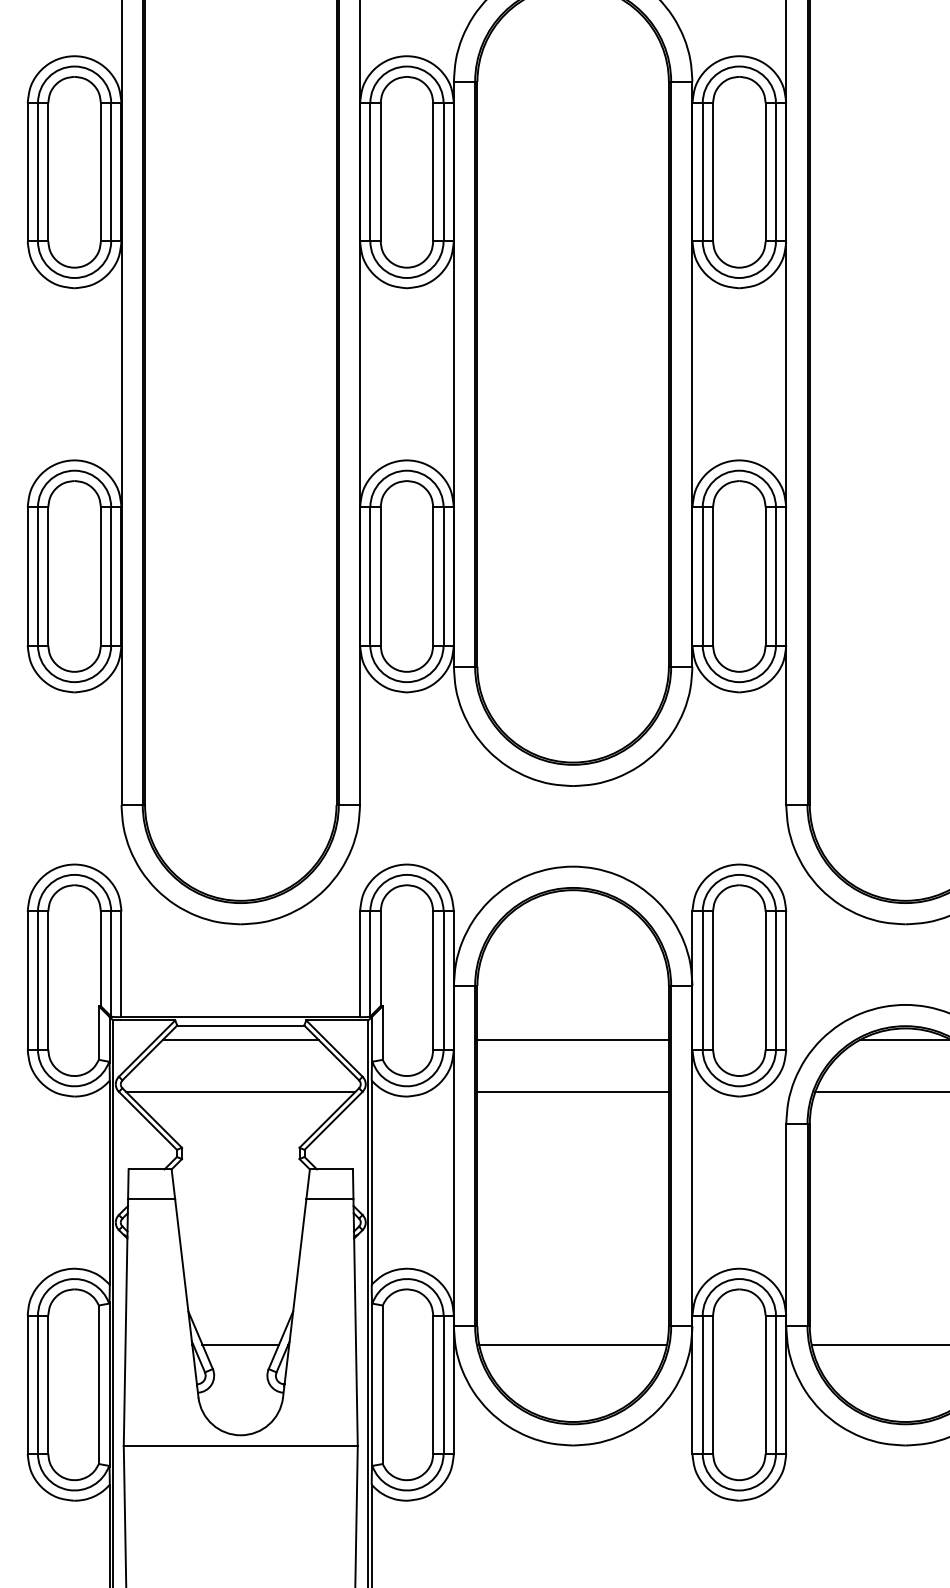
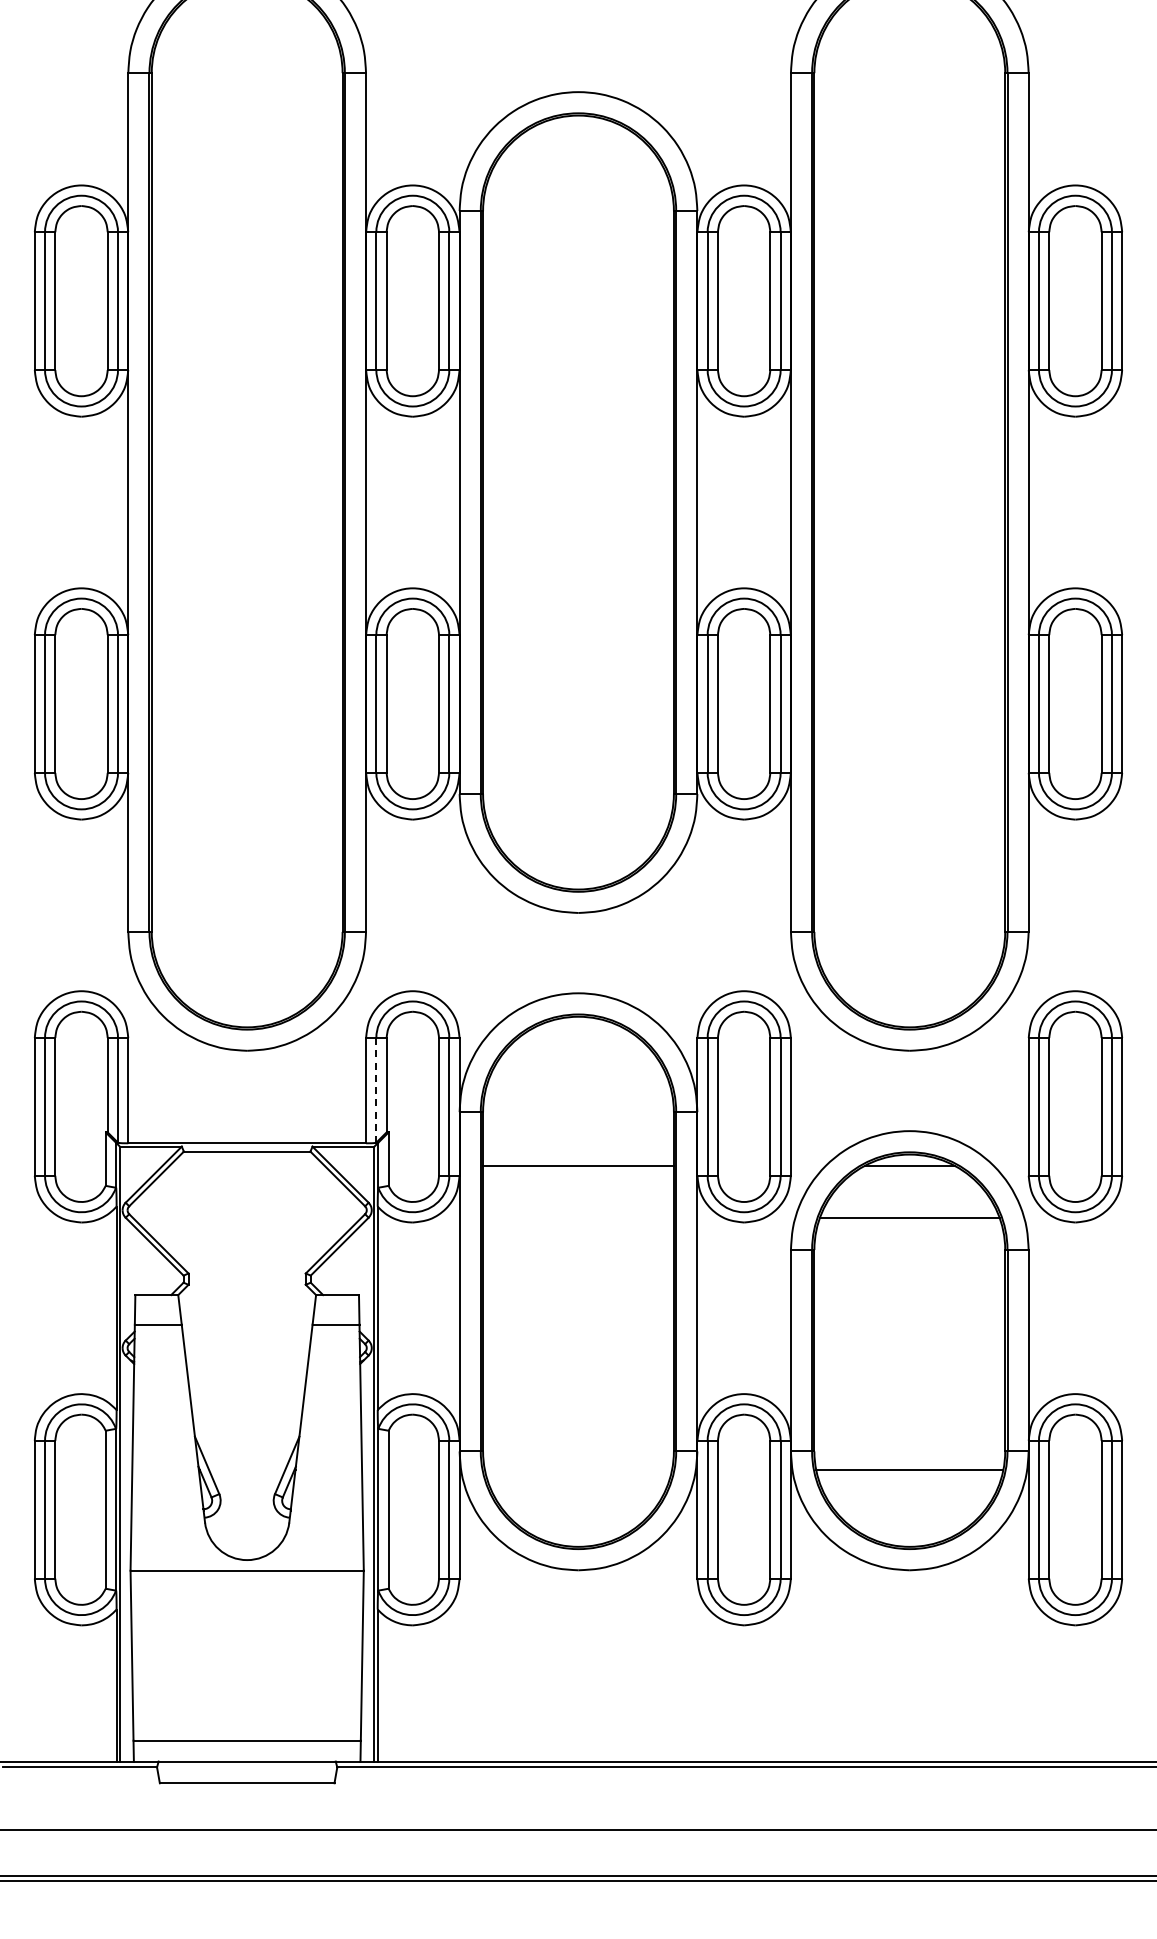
line: (370, 964) -> (376, 1090), solid -> dashed
line: (240, 1039) -> (246, 1165), removed
line: (241, 1092) -> (247, 1218), removed
line: (573, 1092) -> (578, 1218), removed
line: (240, 1344) -> (246, 1469), removed
line: (573, 1344) -> (578, 1469), removed

